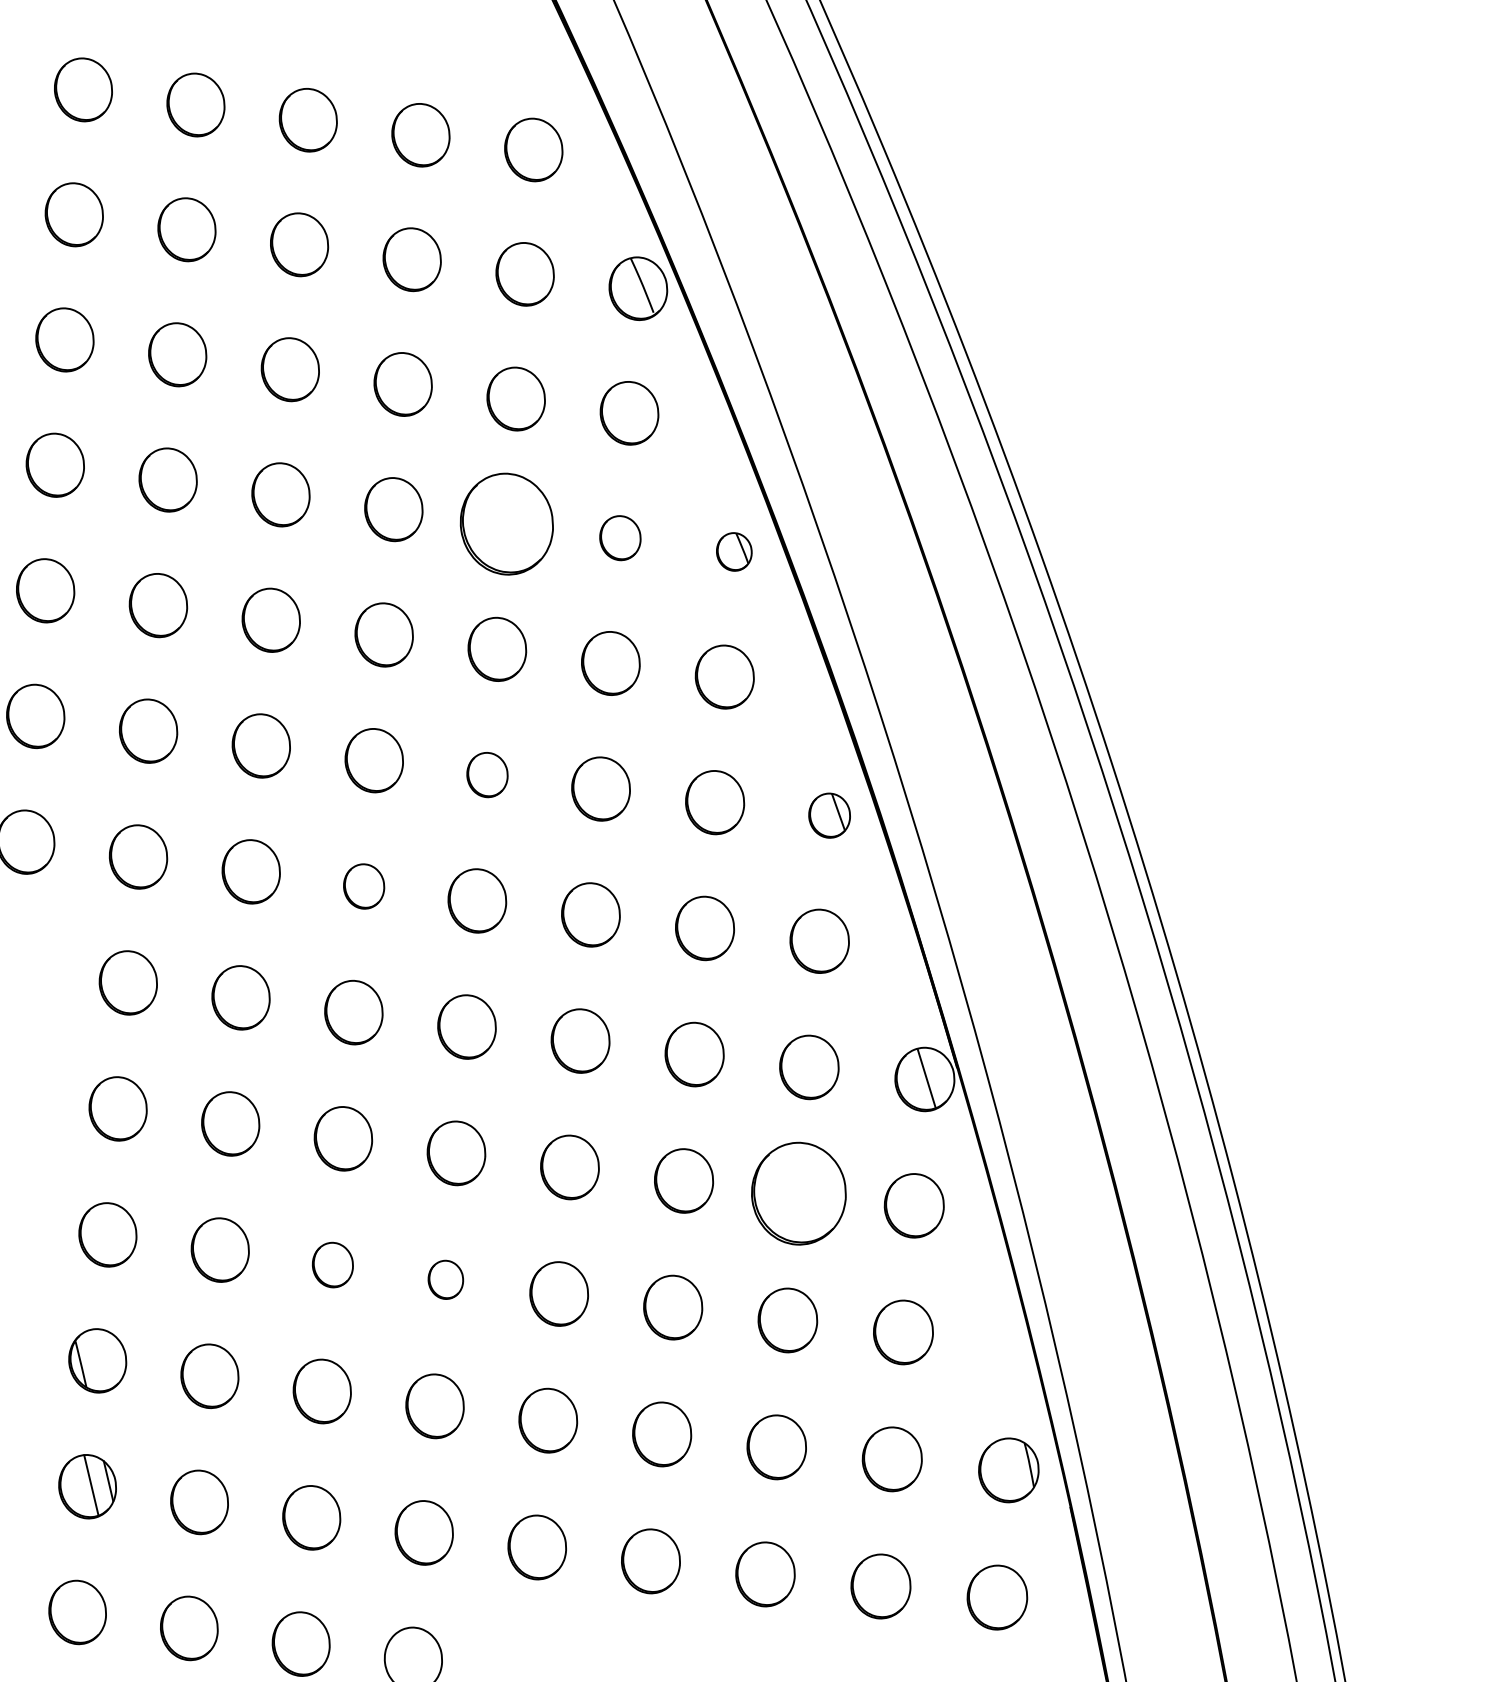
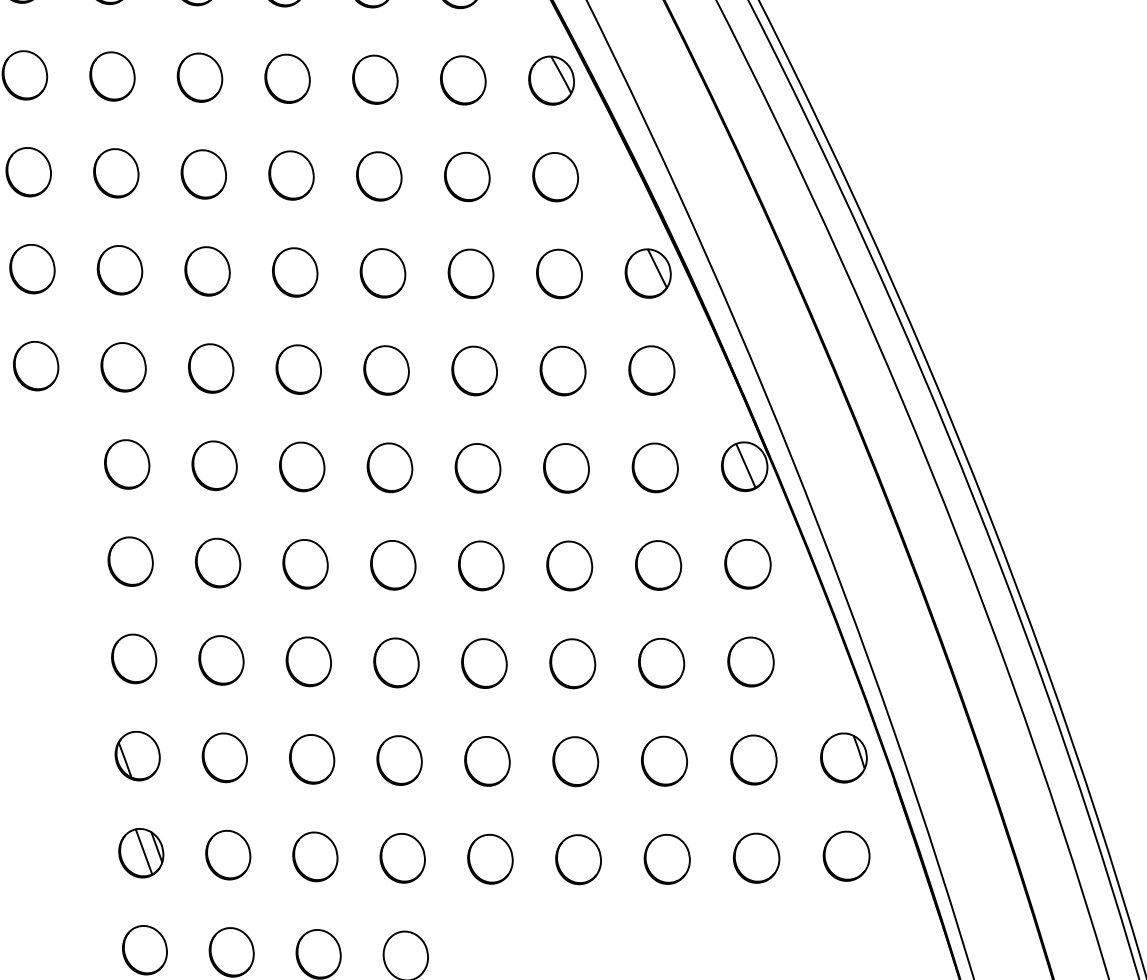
part: (506, 523) -> (374, 79), size x0.62
part: (620, 537) -> (463, 79), size x1.43
part: (734, 551) -> (551, 80), size x1.67
part: (487, 774) -> (382, 272), size x1.43
part: (829, 815) -> (648, 273), size x1.43
part: (363, 886) -> (298, 369), size x1.43
part: (798, 1193) -> (658, 565), size x0.62
part: (332, 1264) -> (308, 661), size x1.43
part: (445, 1279) -> (396, 662), size x1.67

